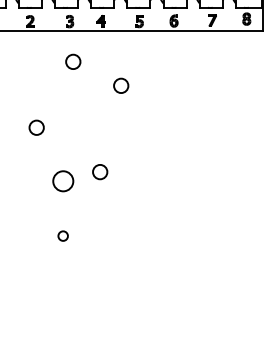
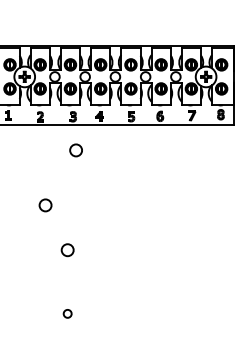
circle: (120, 85) -> (115, 170), removed
circle: (100, 172) -> (98, 242), removed
circle: (62, 181) -> (67, 250), size x0.71
circle: (62, 235) -> (67, 313), moved

